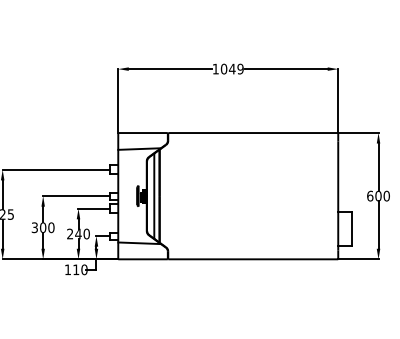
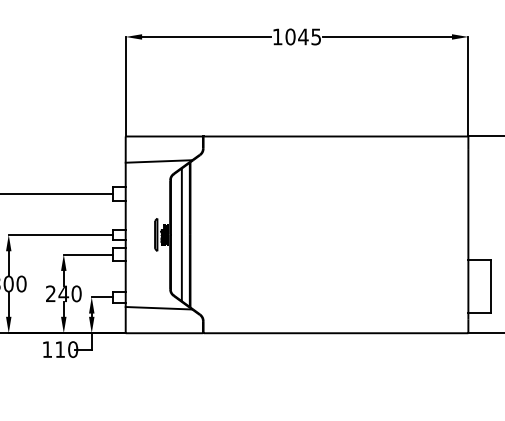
text: (240, 68) -> (316, 35), 1049 -> 1045

